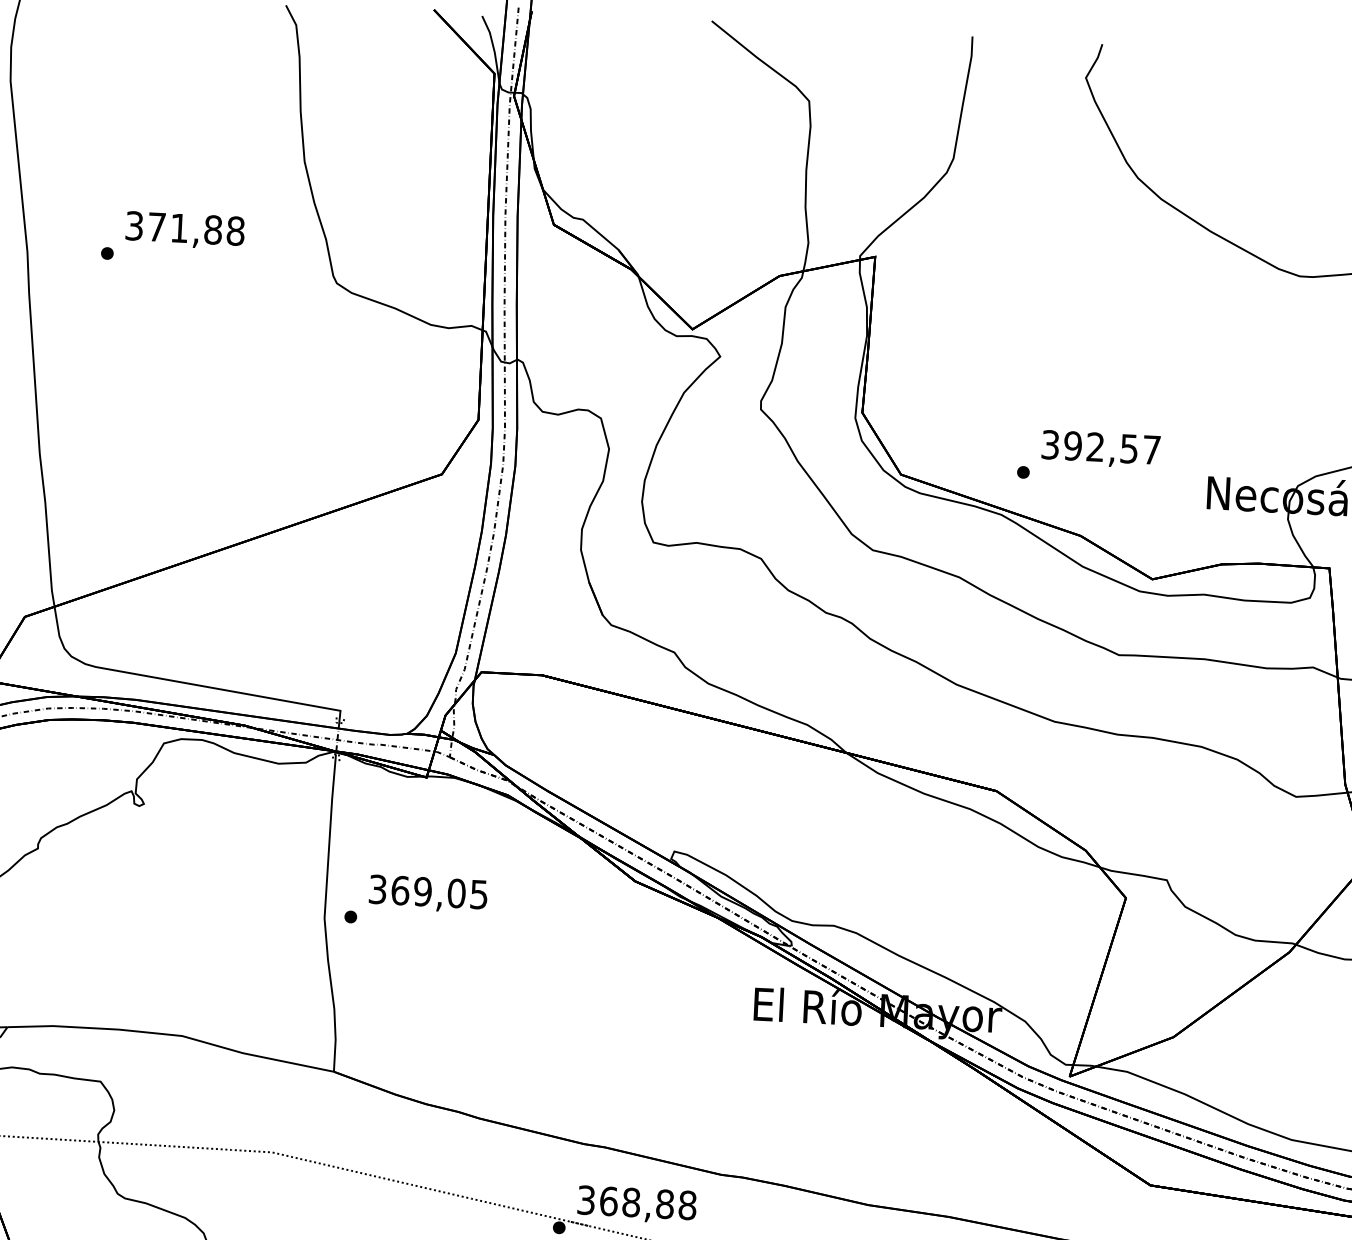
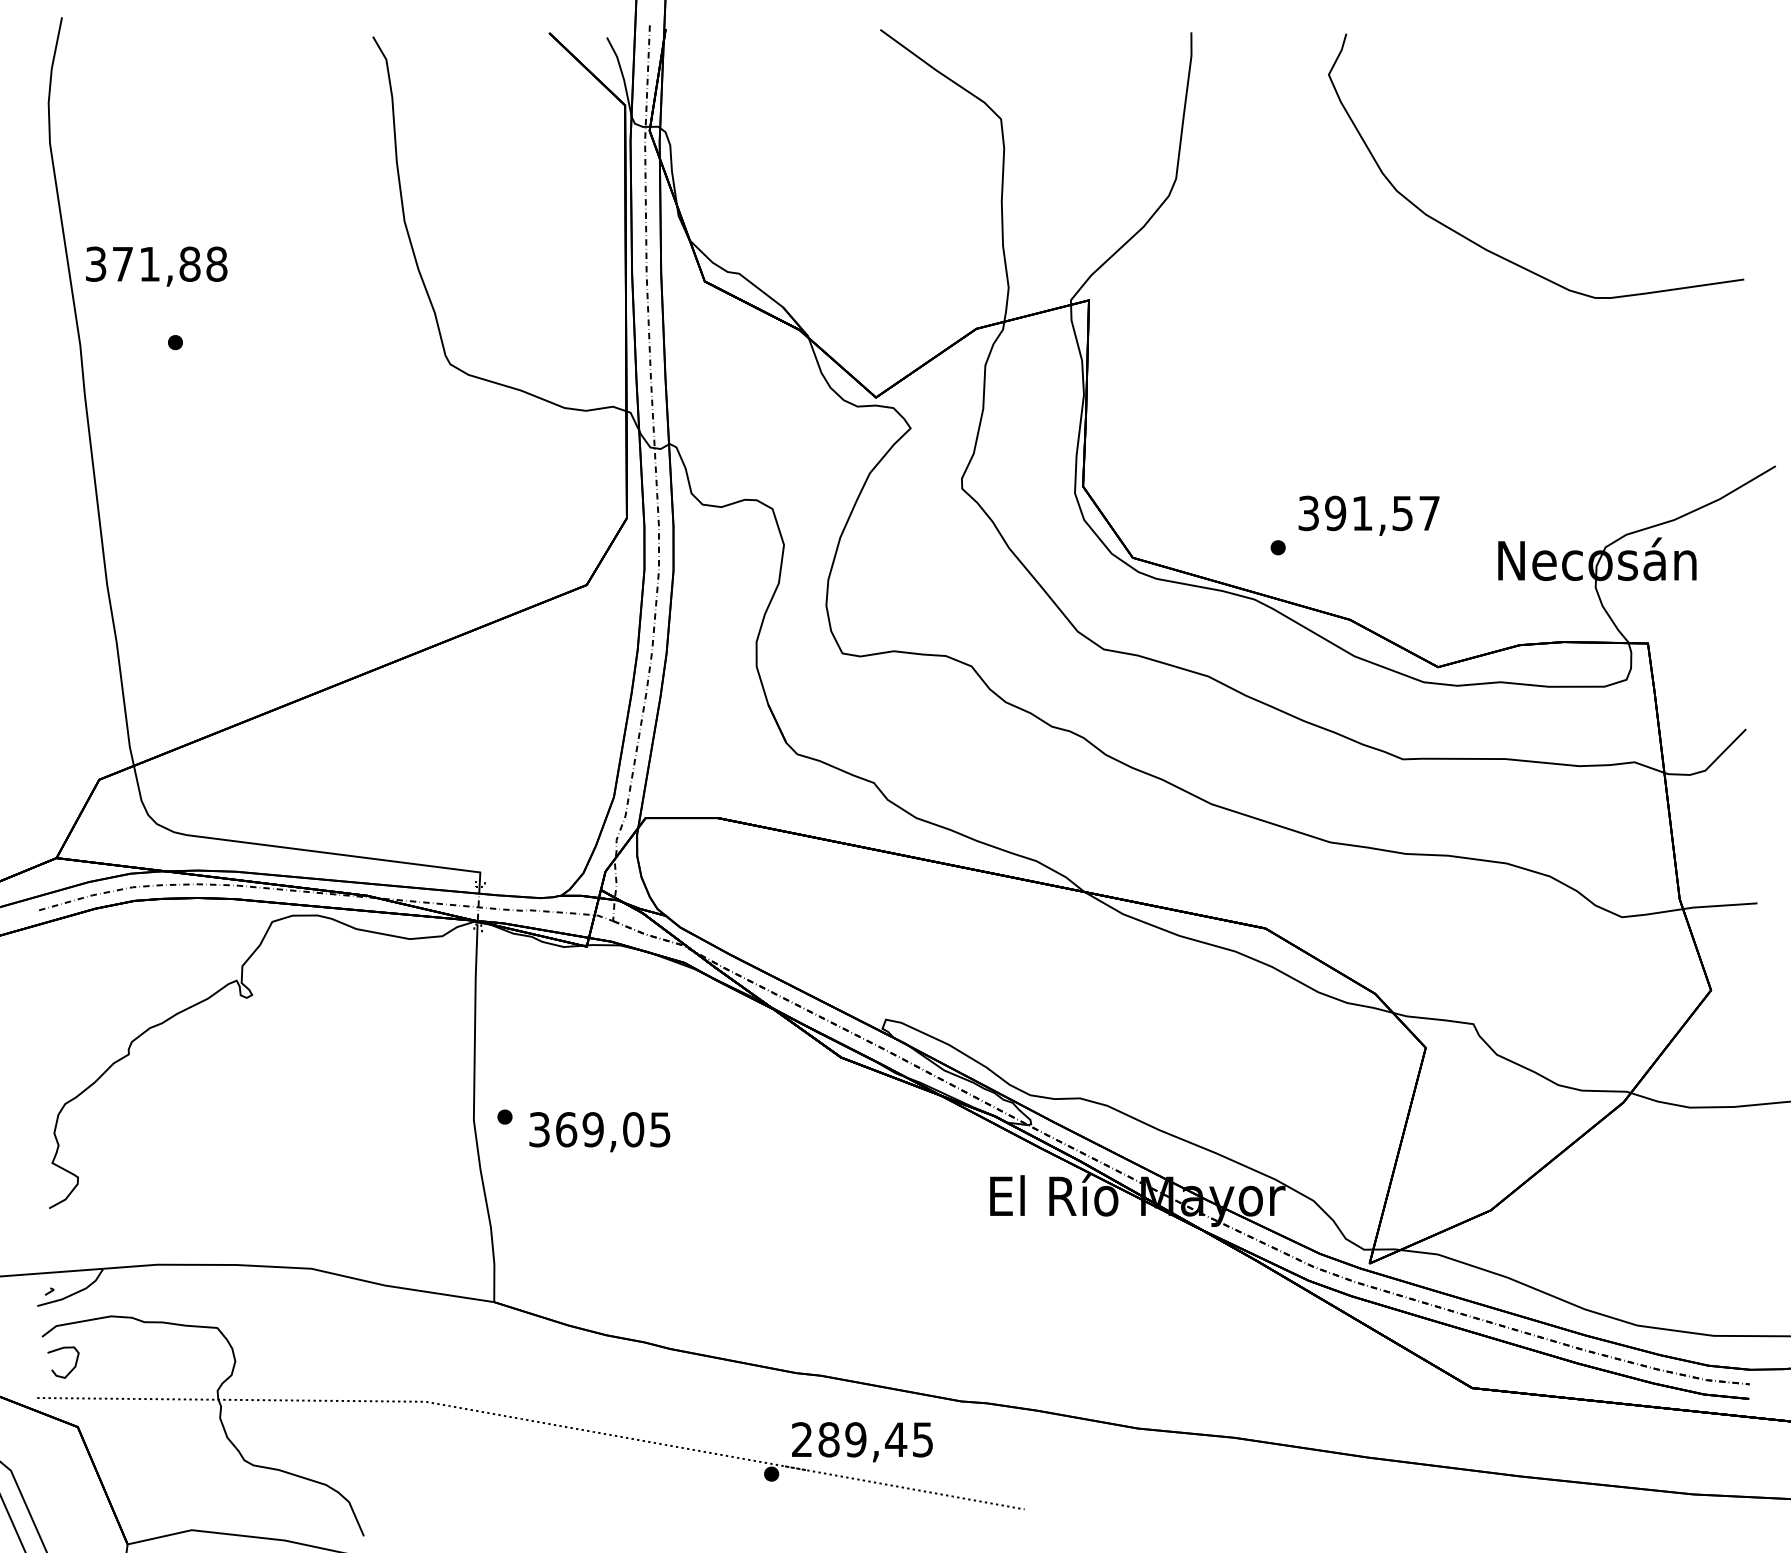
text: (185, 230) -> (156, 266), moved
text: (1095, 446) -> (1362, 512), 392,57 -> 391,57
text: (428, 894) -> (599, 1132), moved
text: (636, 1202) -> (862, 1439), 368,88 -> 289,45

